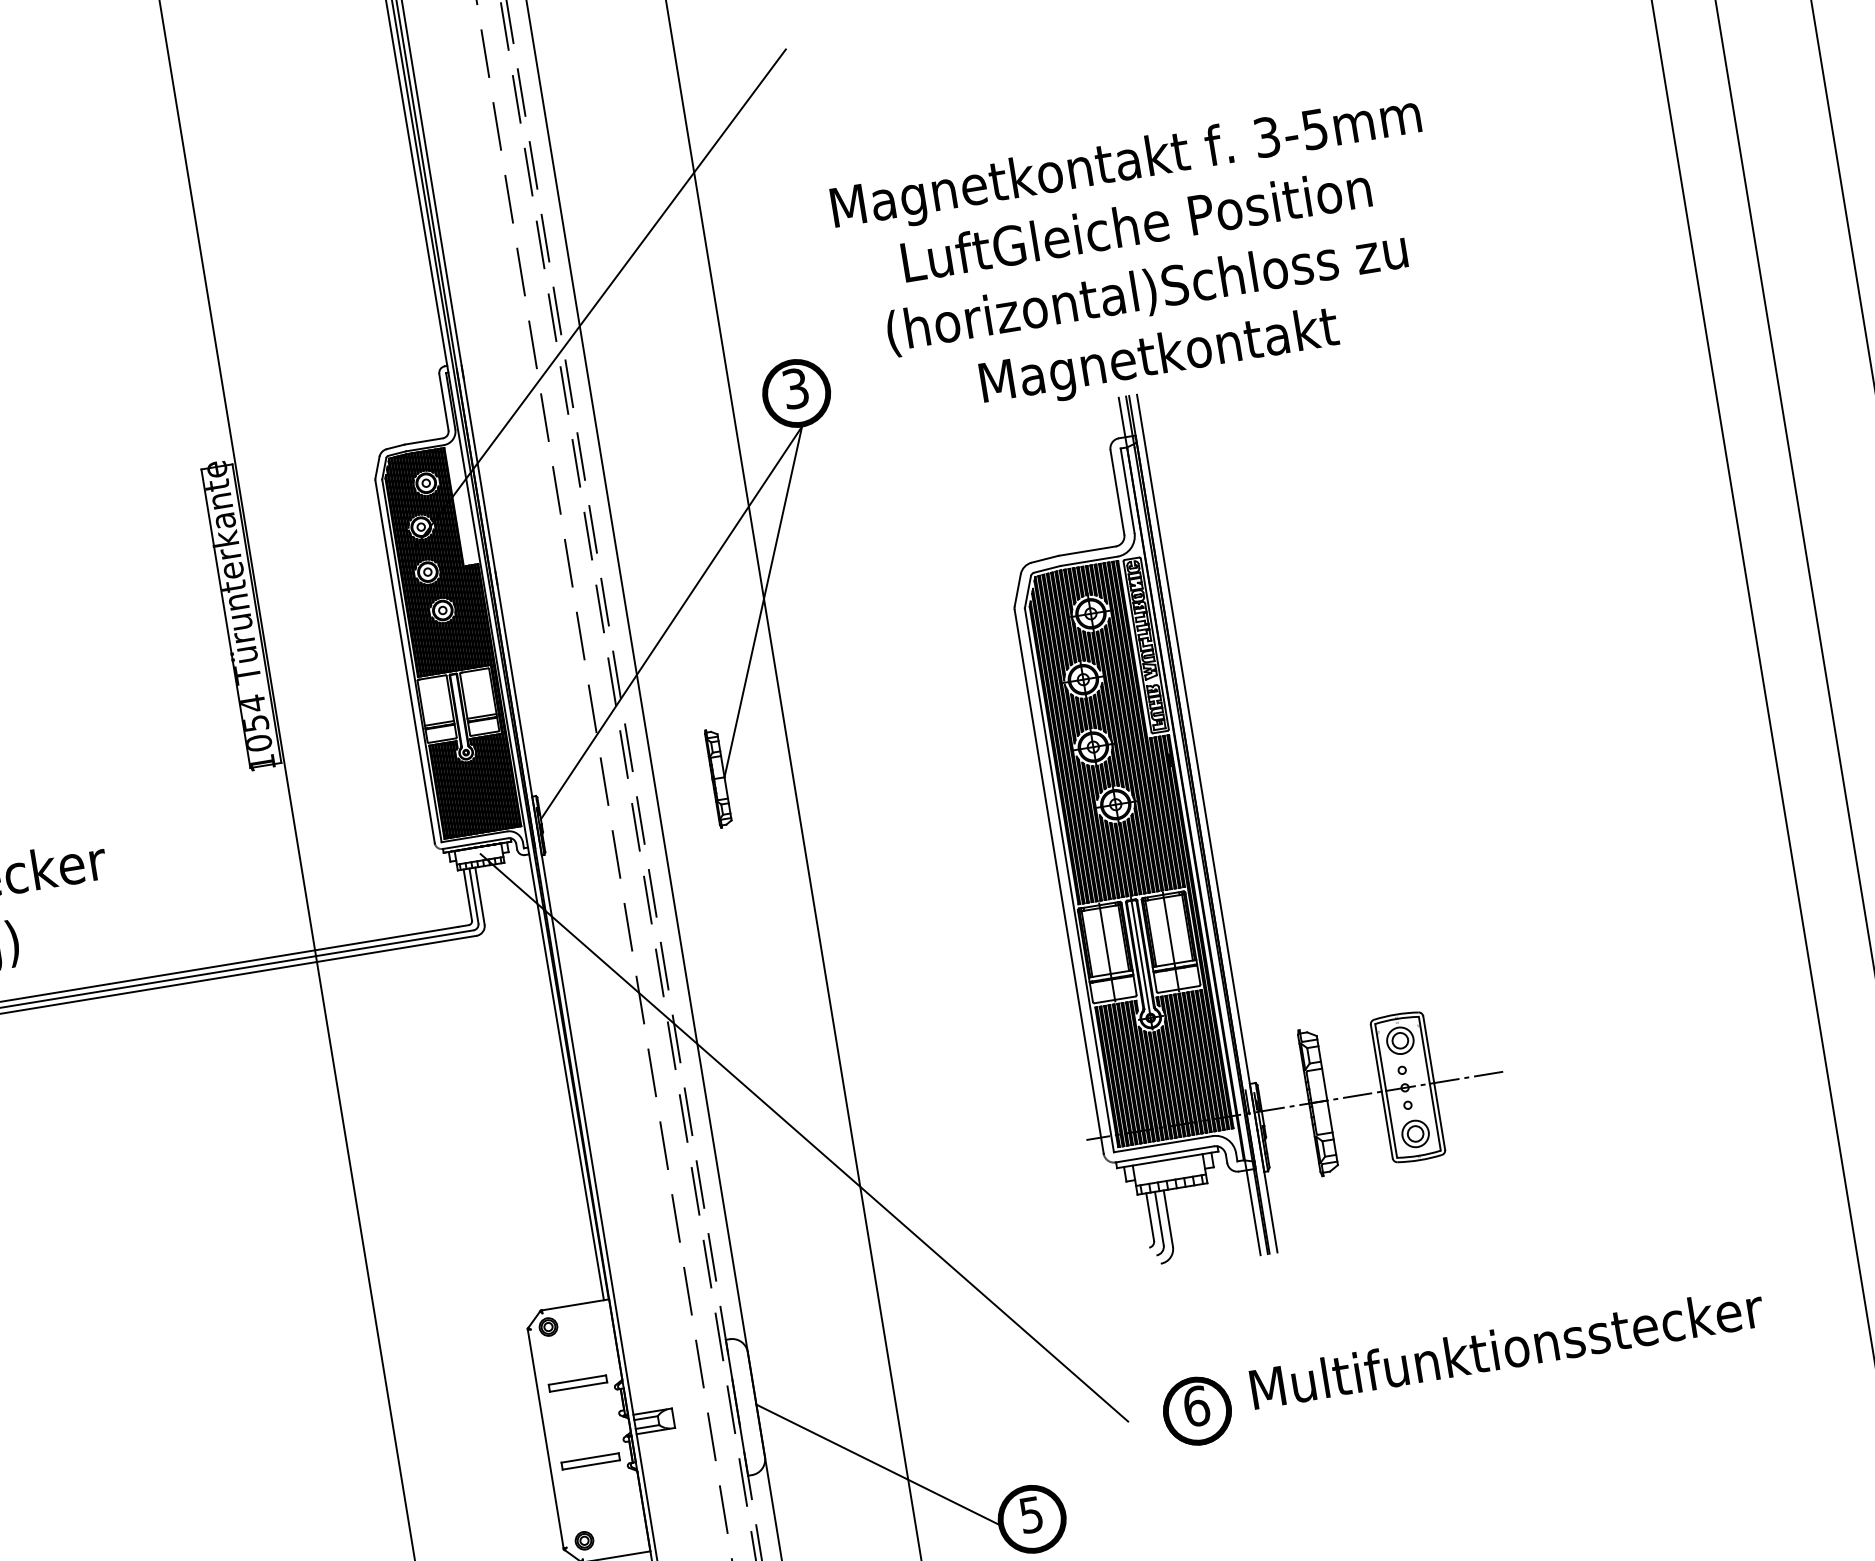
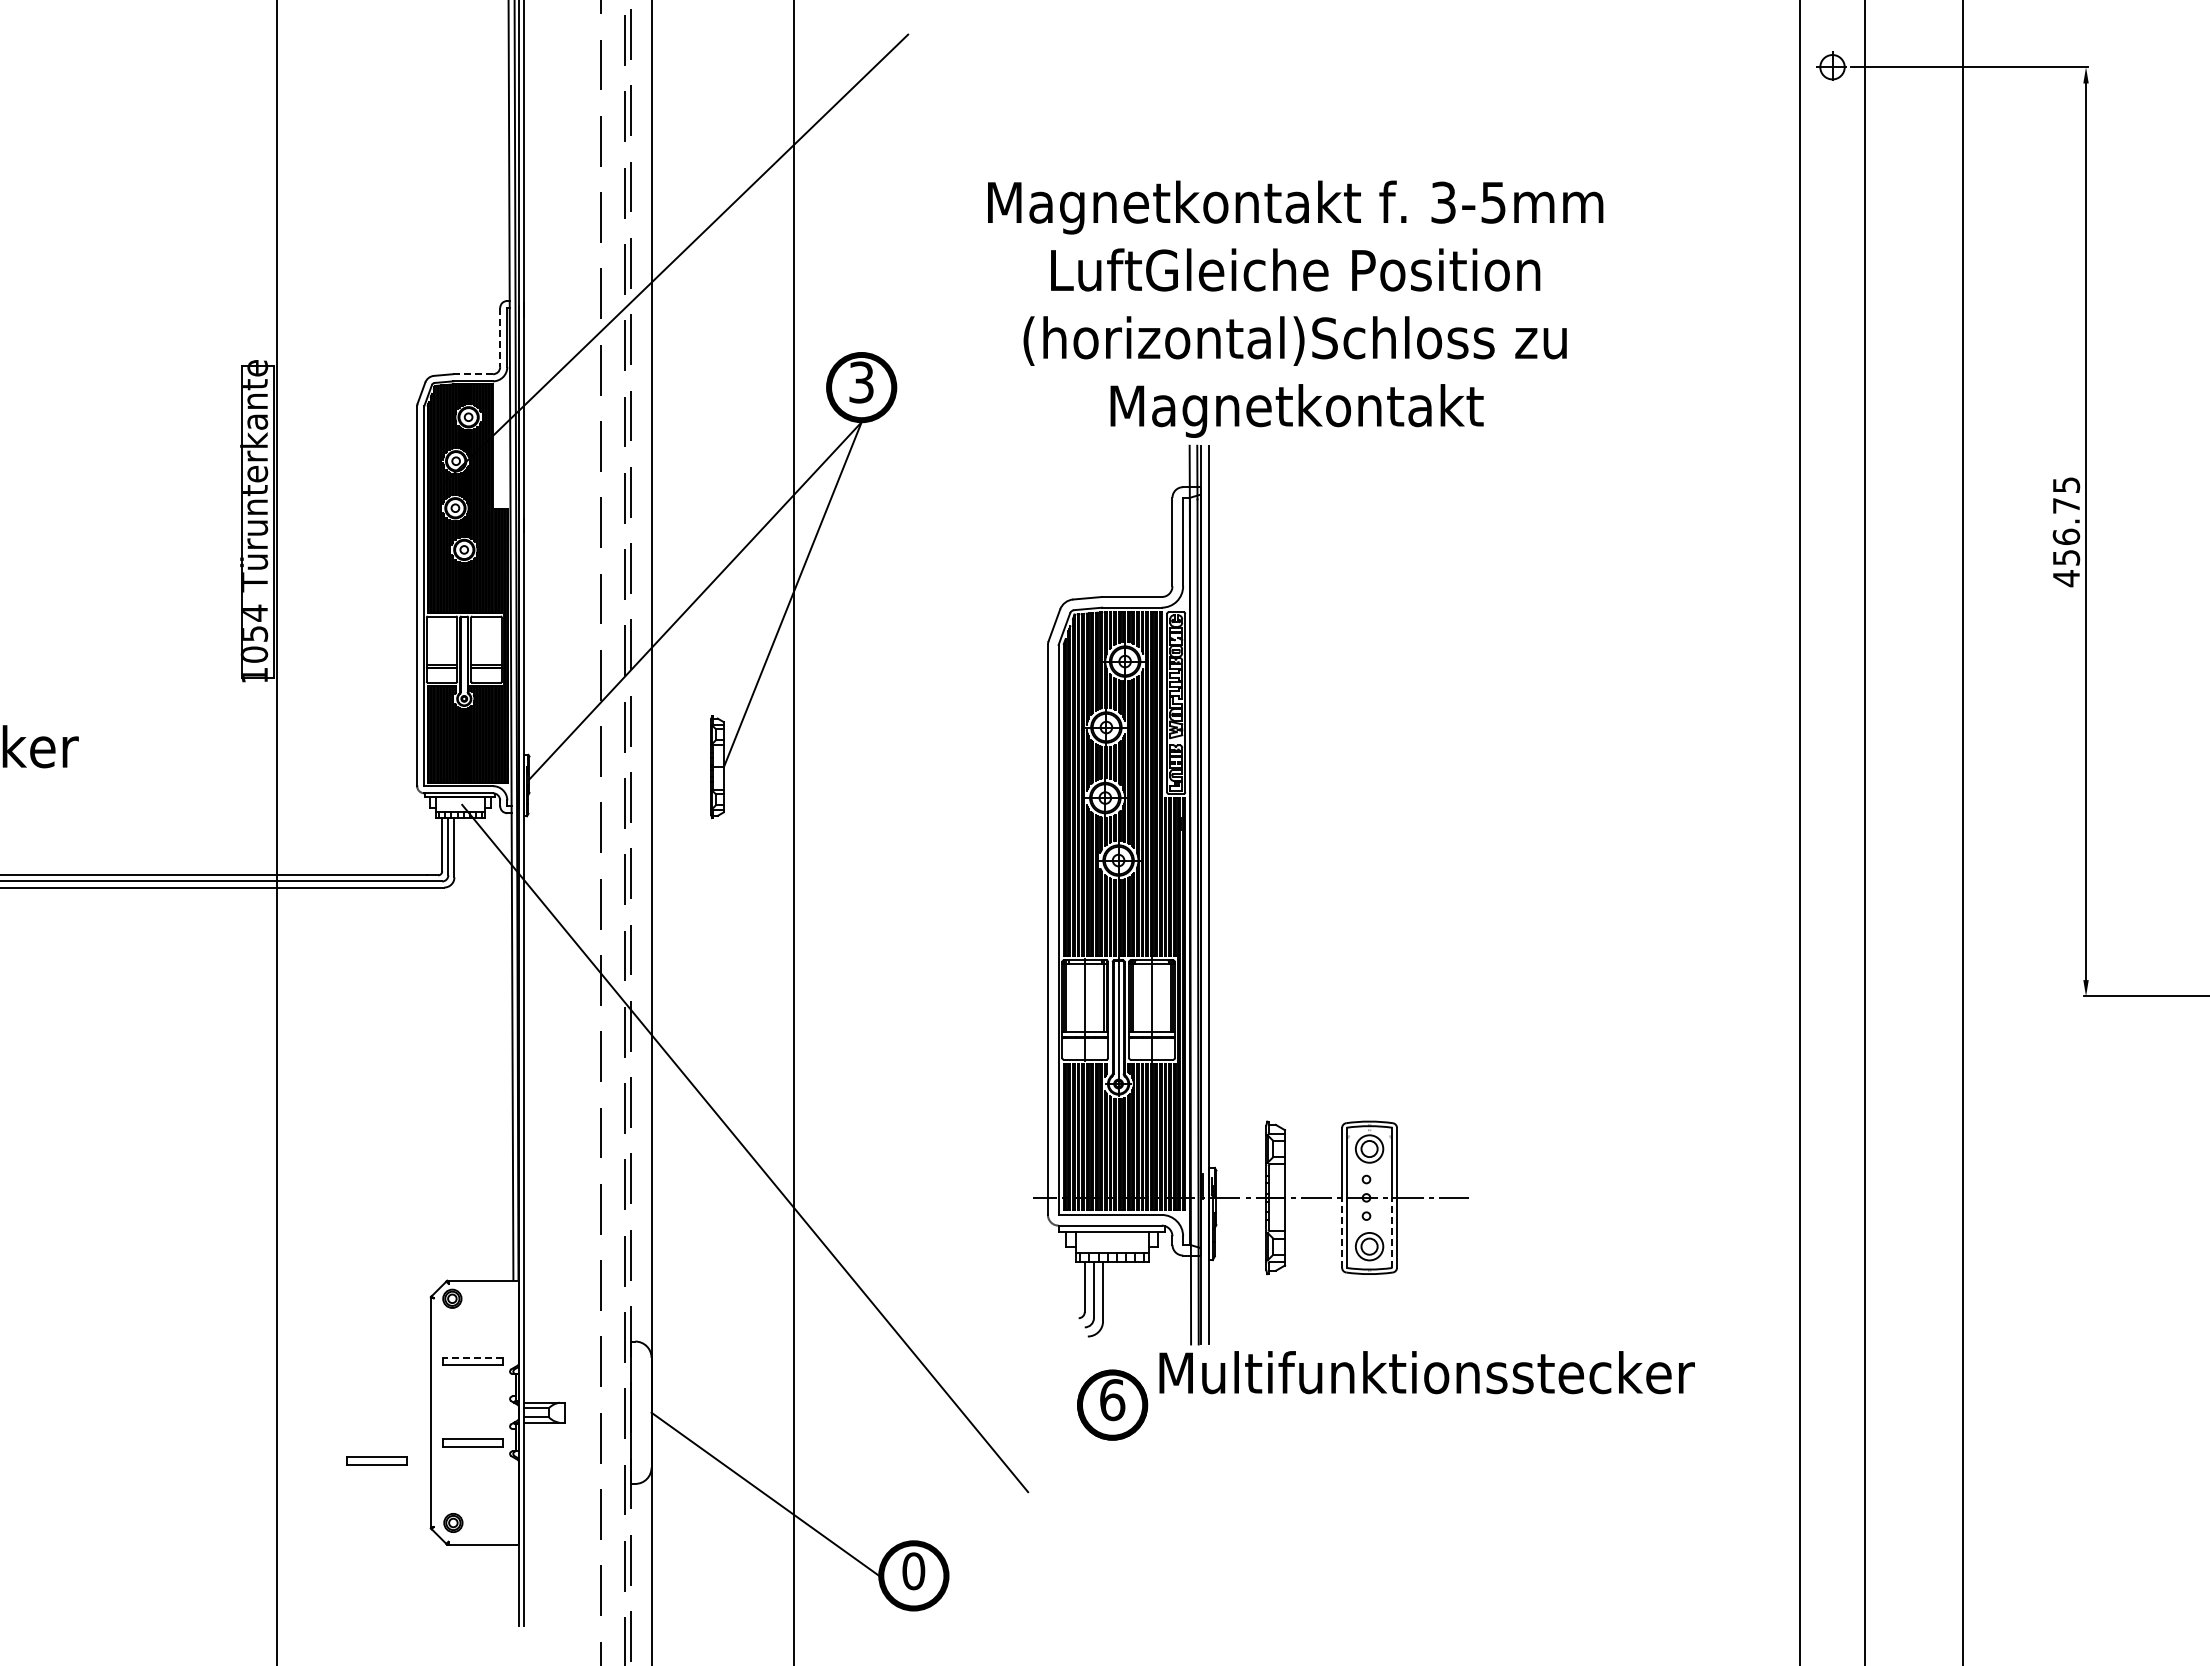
text: (1142, 261) -> (1295, 308), moved
line: (444, 403) -> (500, 338), solid -> dashed
line: (423, 441) -> (472, 374), solid -> dashed
line: (1435, 1116) -> (1392, 1232), solid -> dashed
line: (1387, 1124) -> (1342, 1232), solid -> dashed
text: (1506, 1348) -> (1426, 1372), moved
line: (576, 1379) -> (472, 1357), solid -> dashed
part: (1197, 1410) -> (1112, 1404), moved
part: (501, 1493) -> (376, 1460), added
text: (1031, 1515) -> (913, 1571), 5 -> 0

